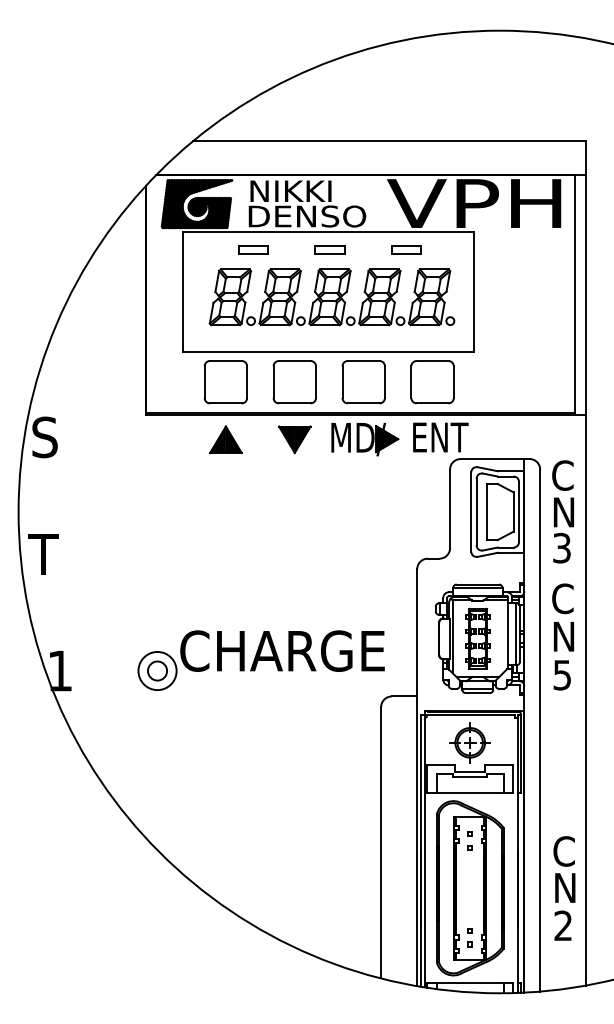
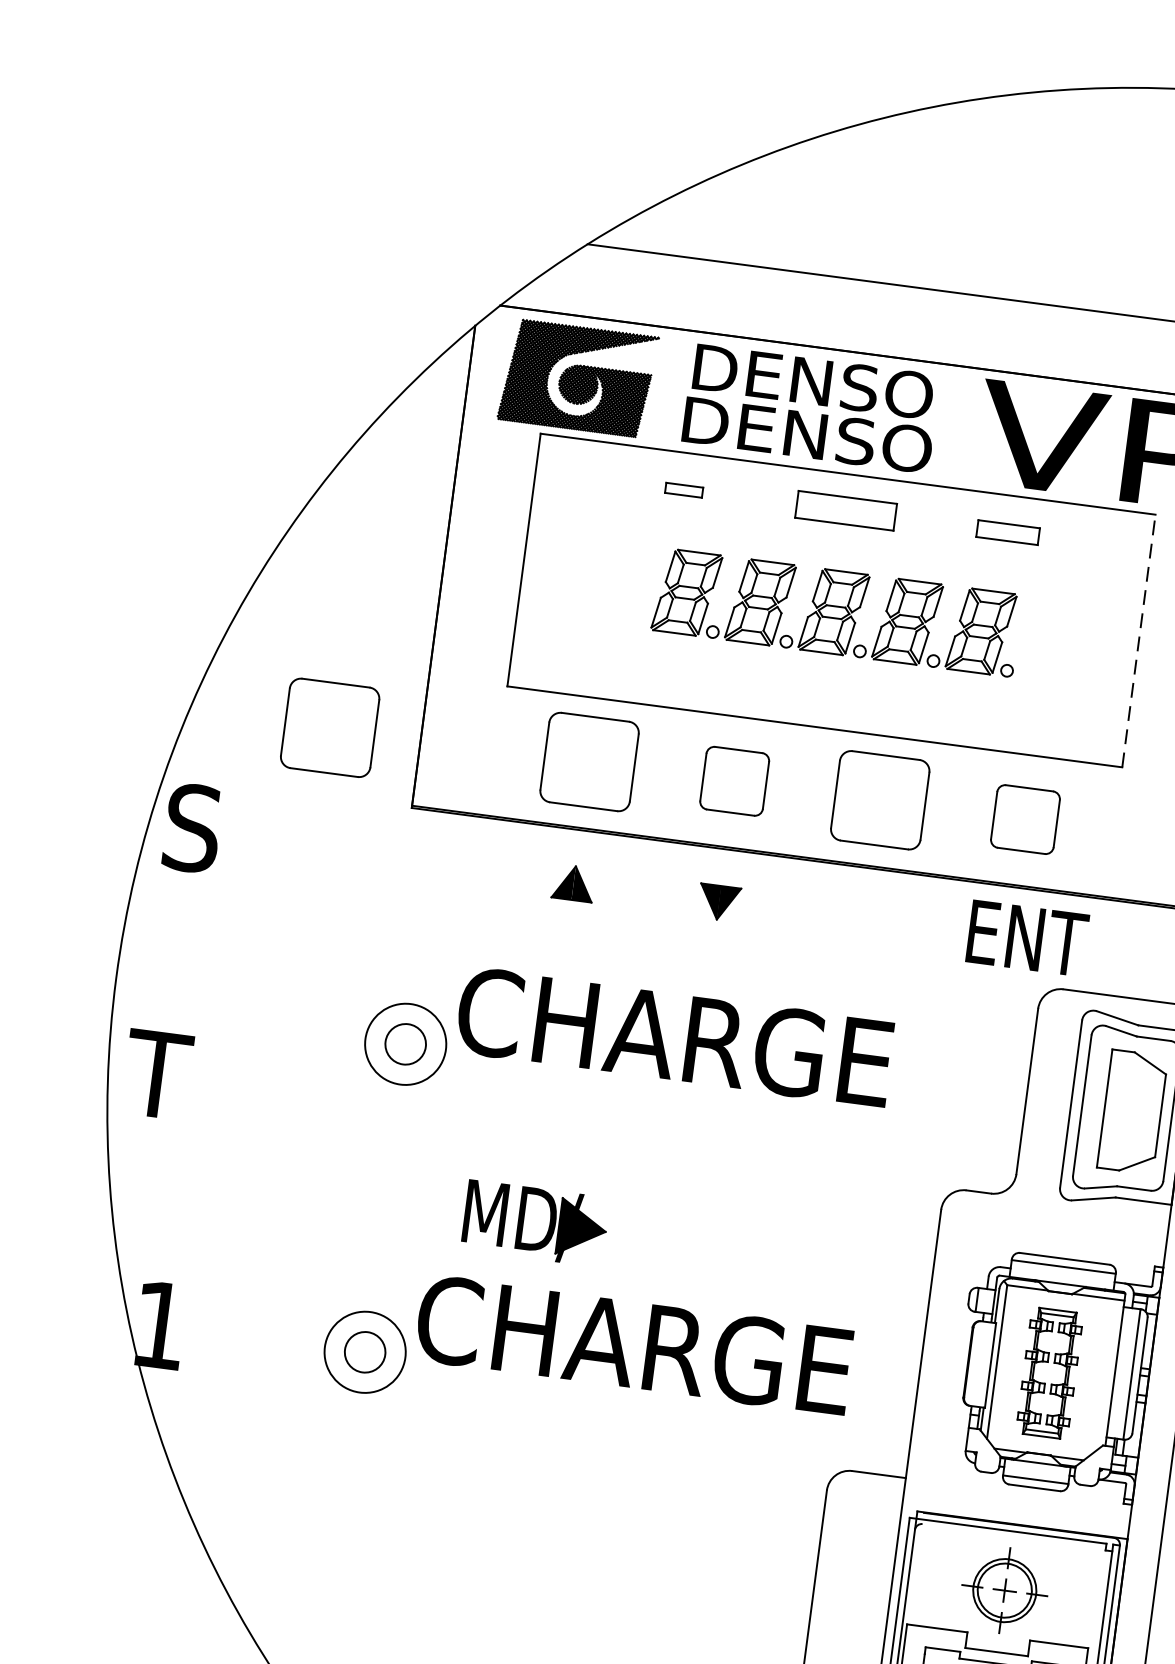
text: (308, 191) -> (816, 382), NIKKI -> DENSO
part: (253, 249) -> (684, 489), size x0.6
part: (329, 249) -> (844, 510), size x1.6
line: (474, 292) -> (1138, 641), solid -> dashed
part: (331, 297) -> (835, 612), size x0.7
part: (102, 382) -> (329, 728), added
part: (294, 382) -> (734, 781), size x0.7
part: (432, 382) -> (1025, 820), size x0.7
part: (225, 439) -> (572, 882), size x0.6
part: (294, 439) -> (718, 901), size x0.6
part: (365, 439) -> (536, 1223), moved
part: (260, 514) -> (625, 1050), added

